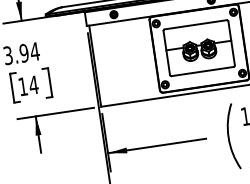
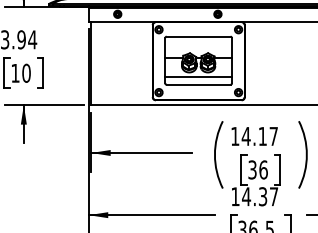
line: (201, 64) -> (198, 77), added
text: (33, 84) -> (26, 72), 14 -> 10

